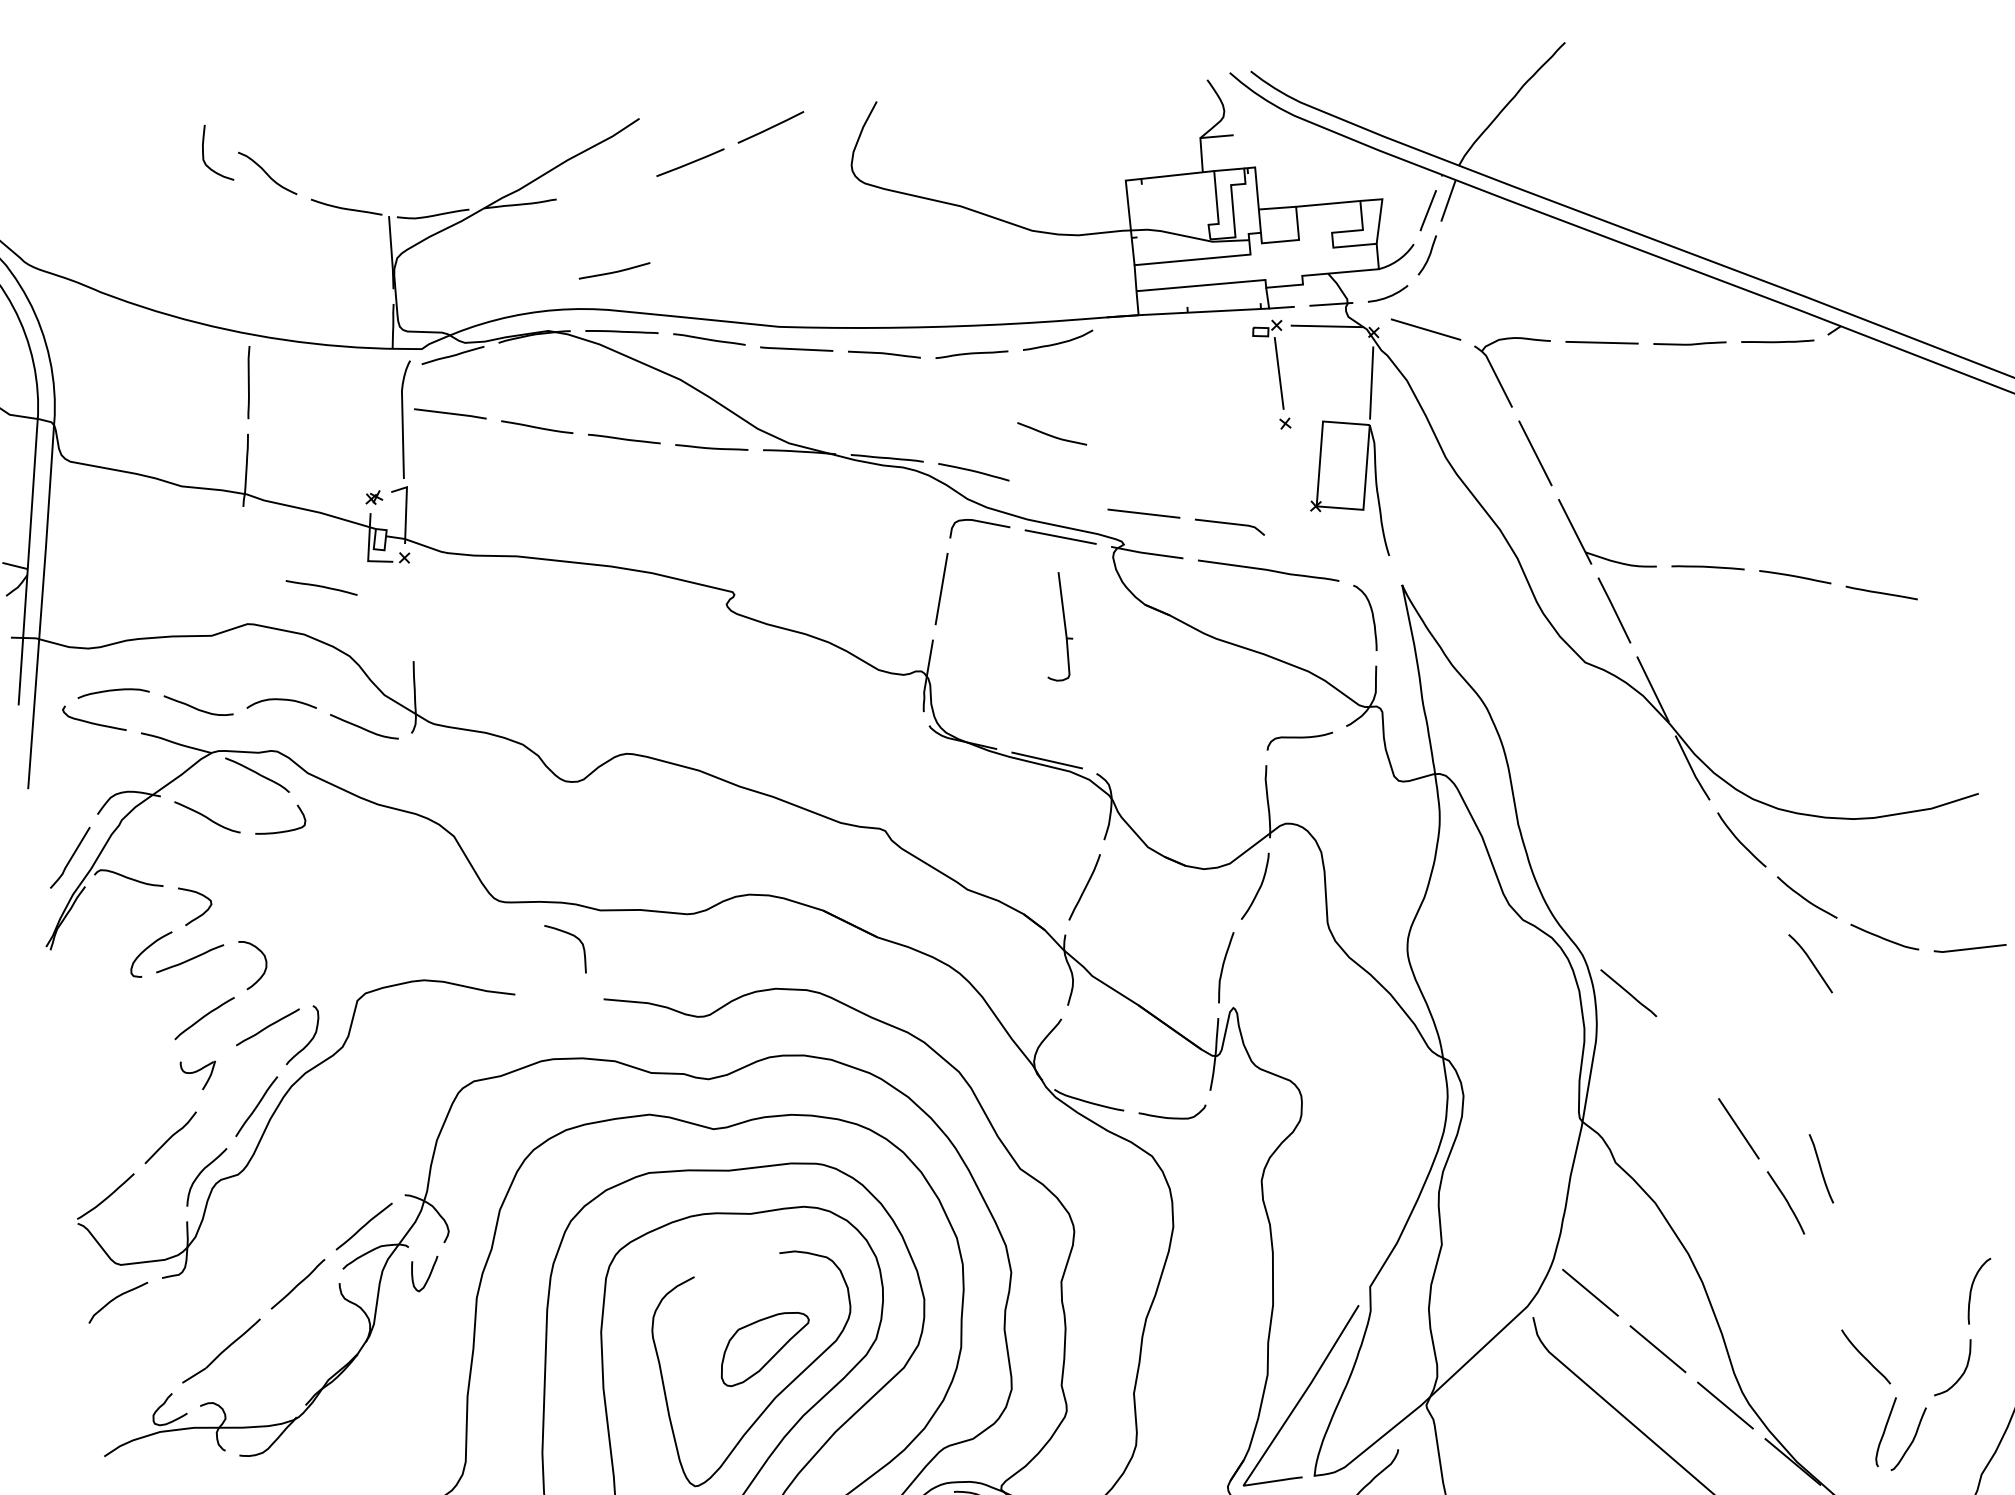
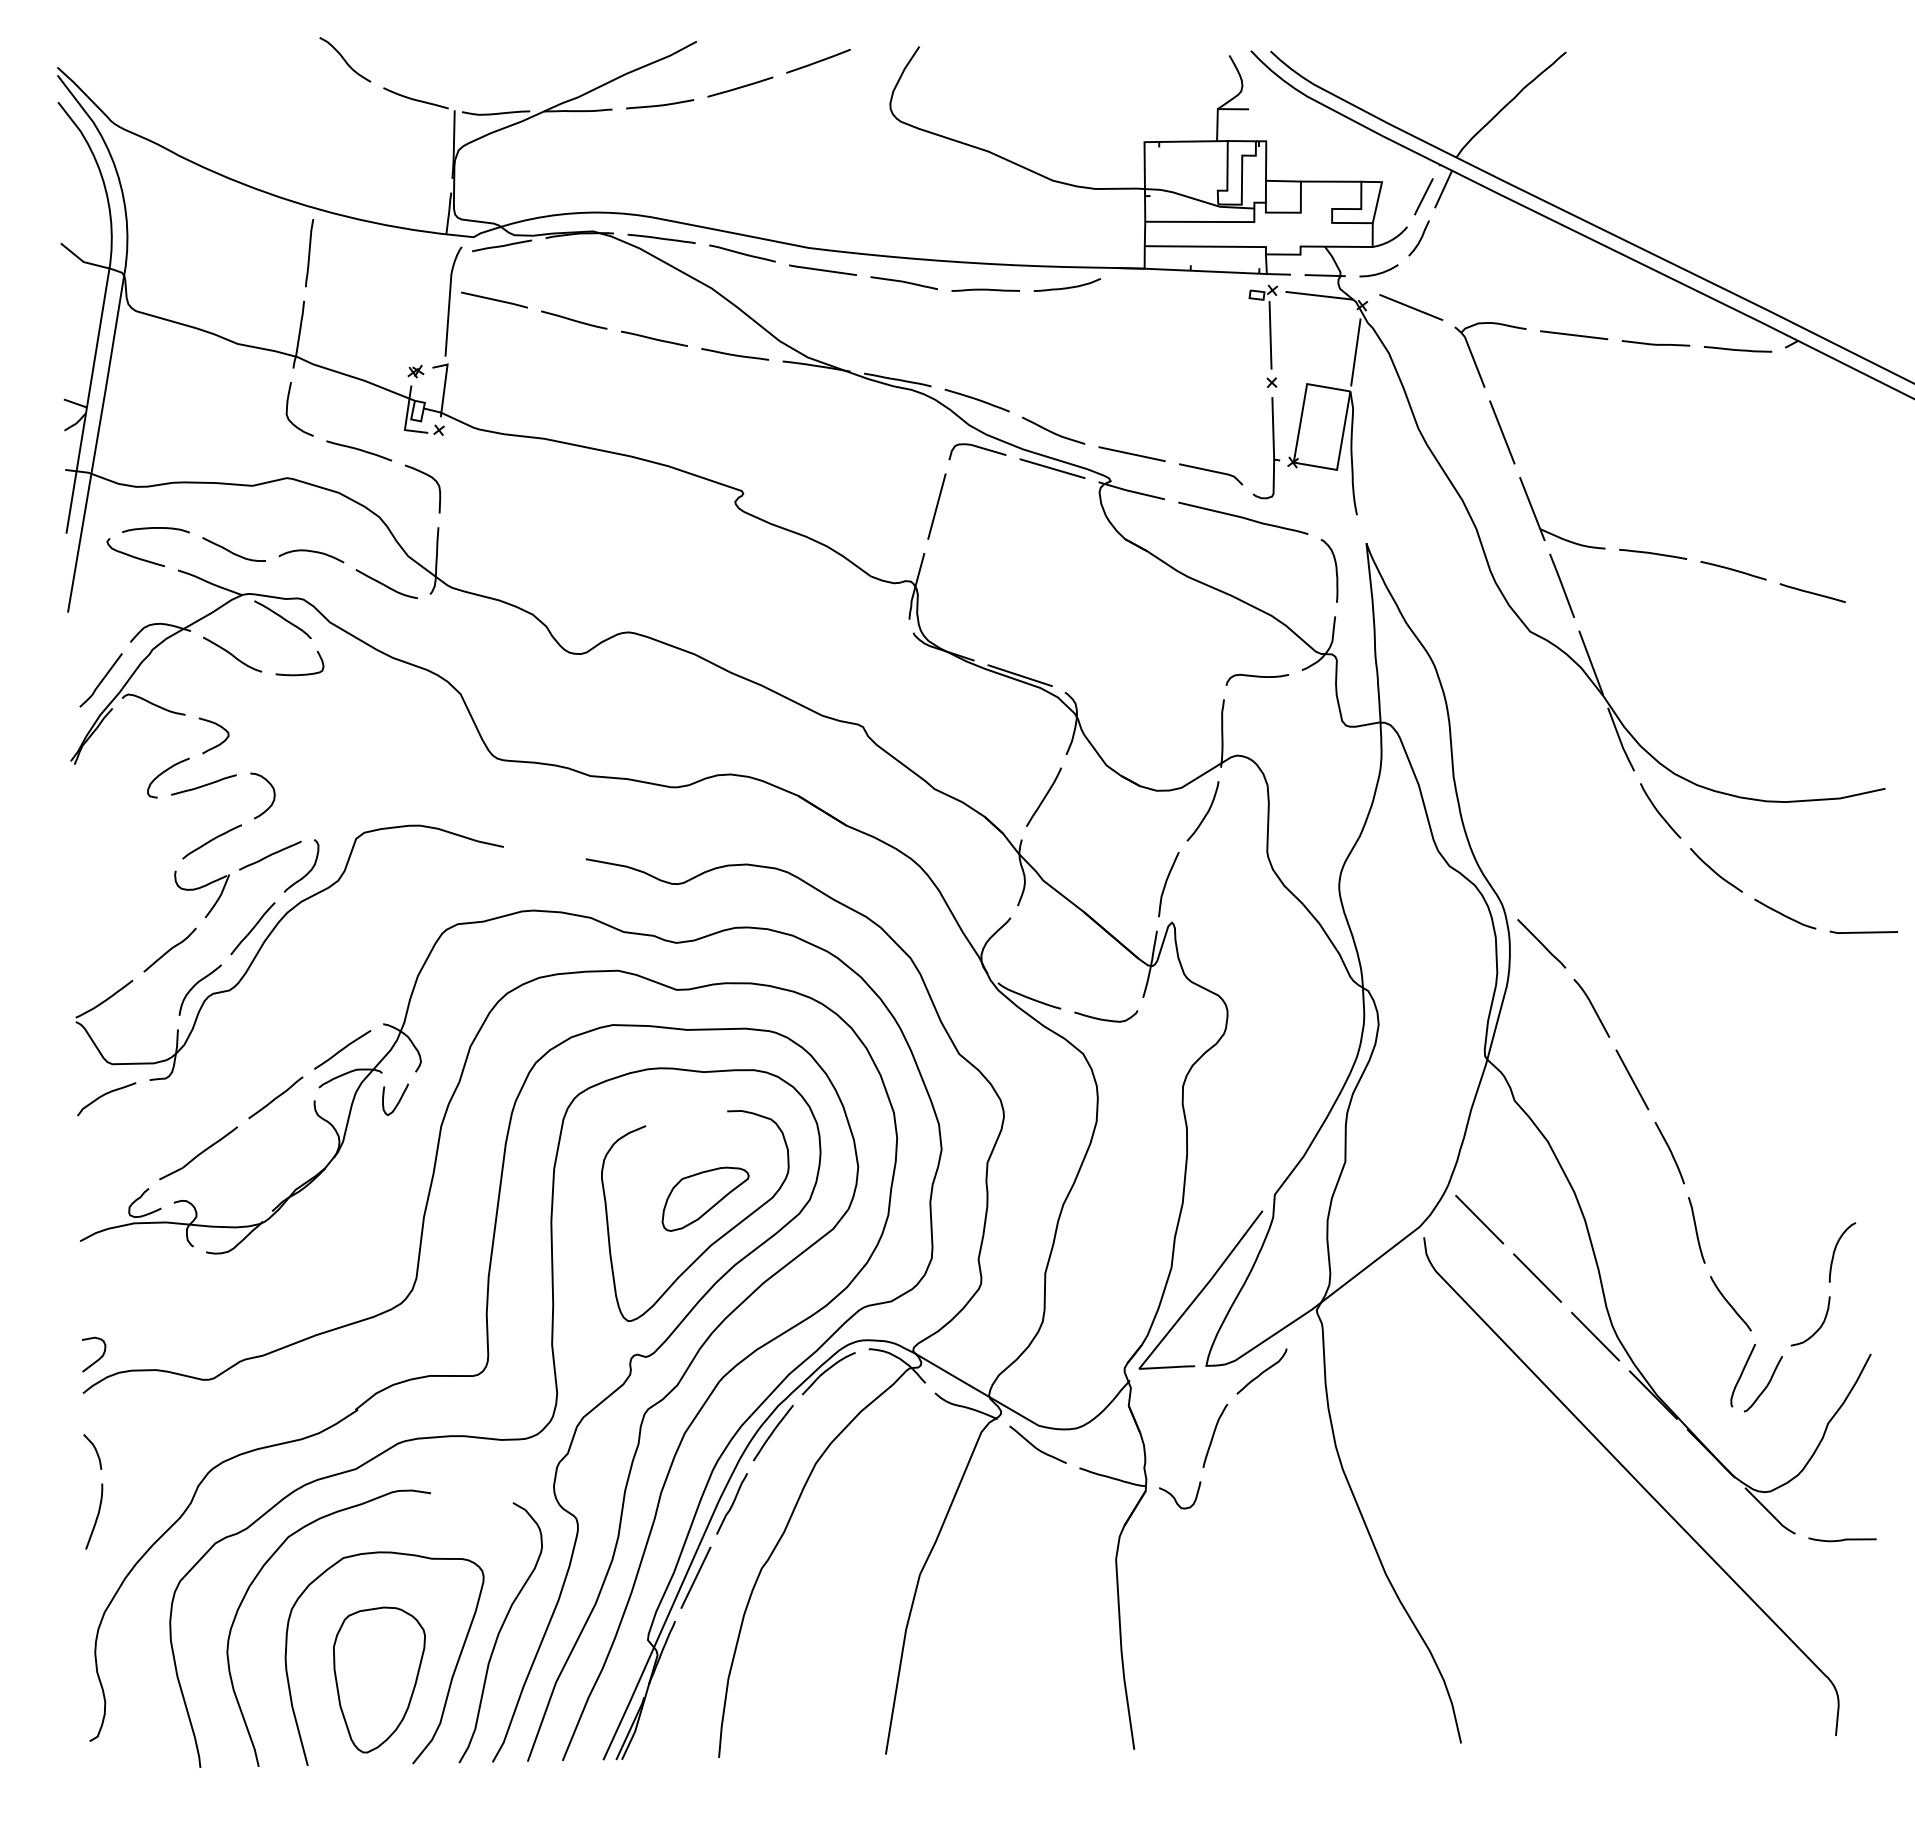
curve: (204, 150) -> (288, 405), moved
curve: (614, 271) -> (660, 104), moved
curve: (1051, 434) -> (1052, 431), moved
part: (1063, 624) -> (1272, 446), moved
curve: (571, 936) -> (429, 477), moved
curve: (1810, 961) -> (1591, 1006), moved
part: (198, 1074) -> (201, 893), size x1.67
curve: (1821, 1168) -> (1696, 1230), moved

